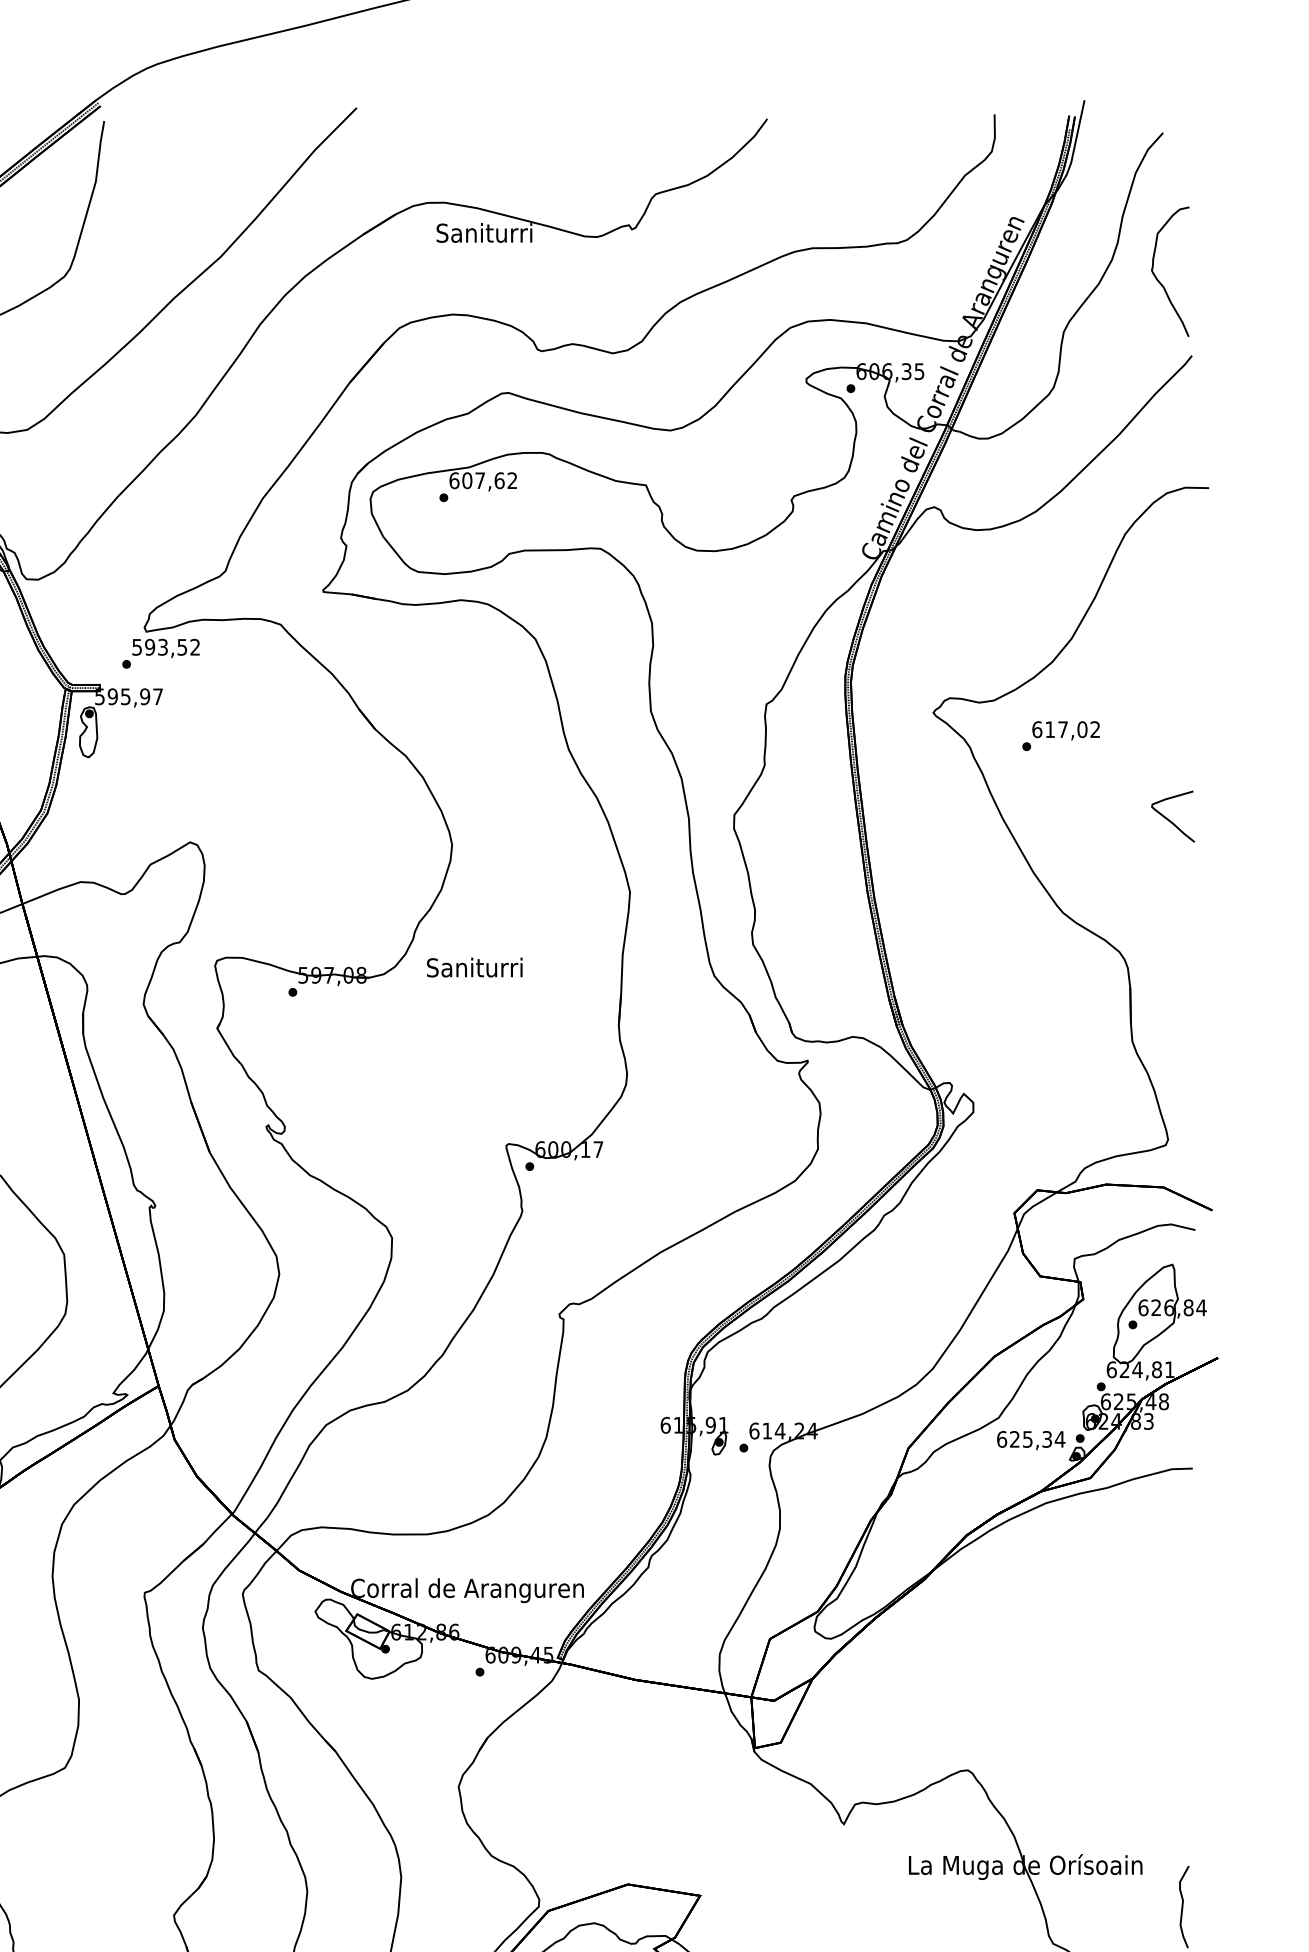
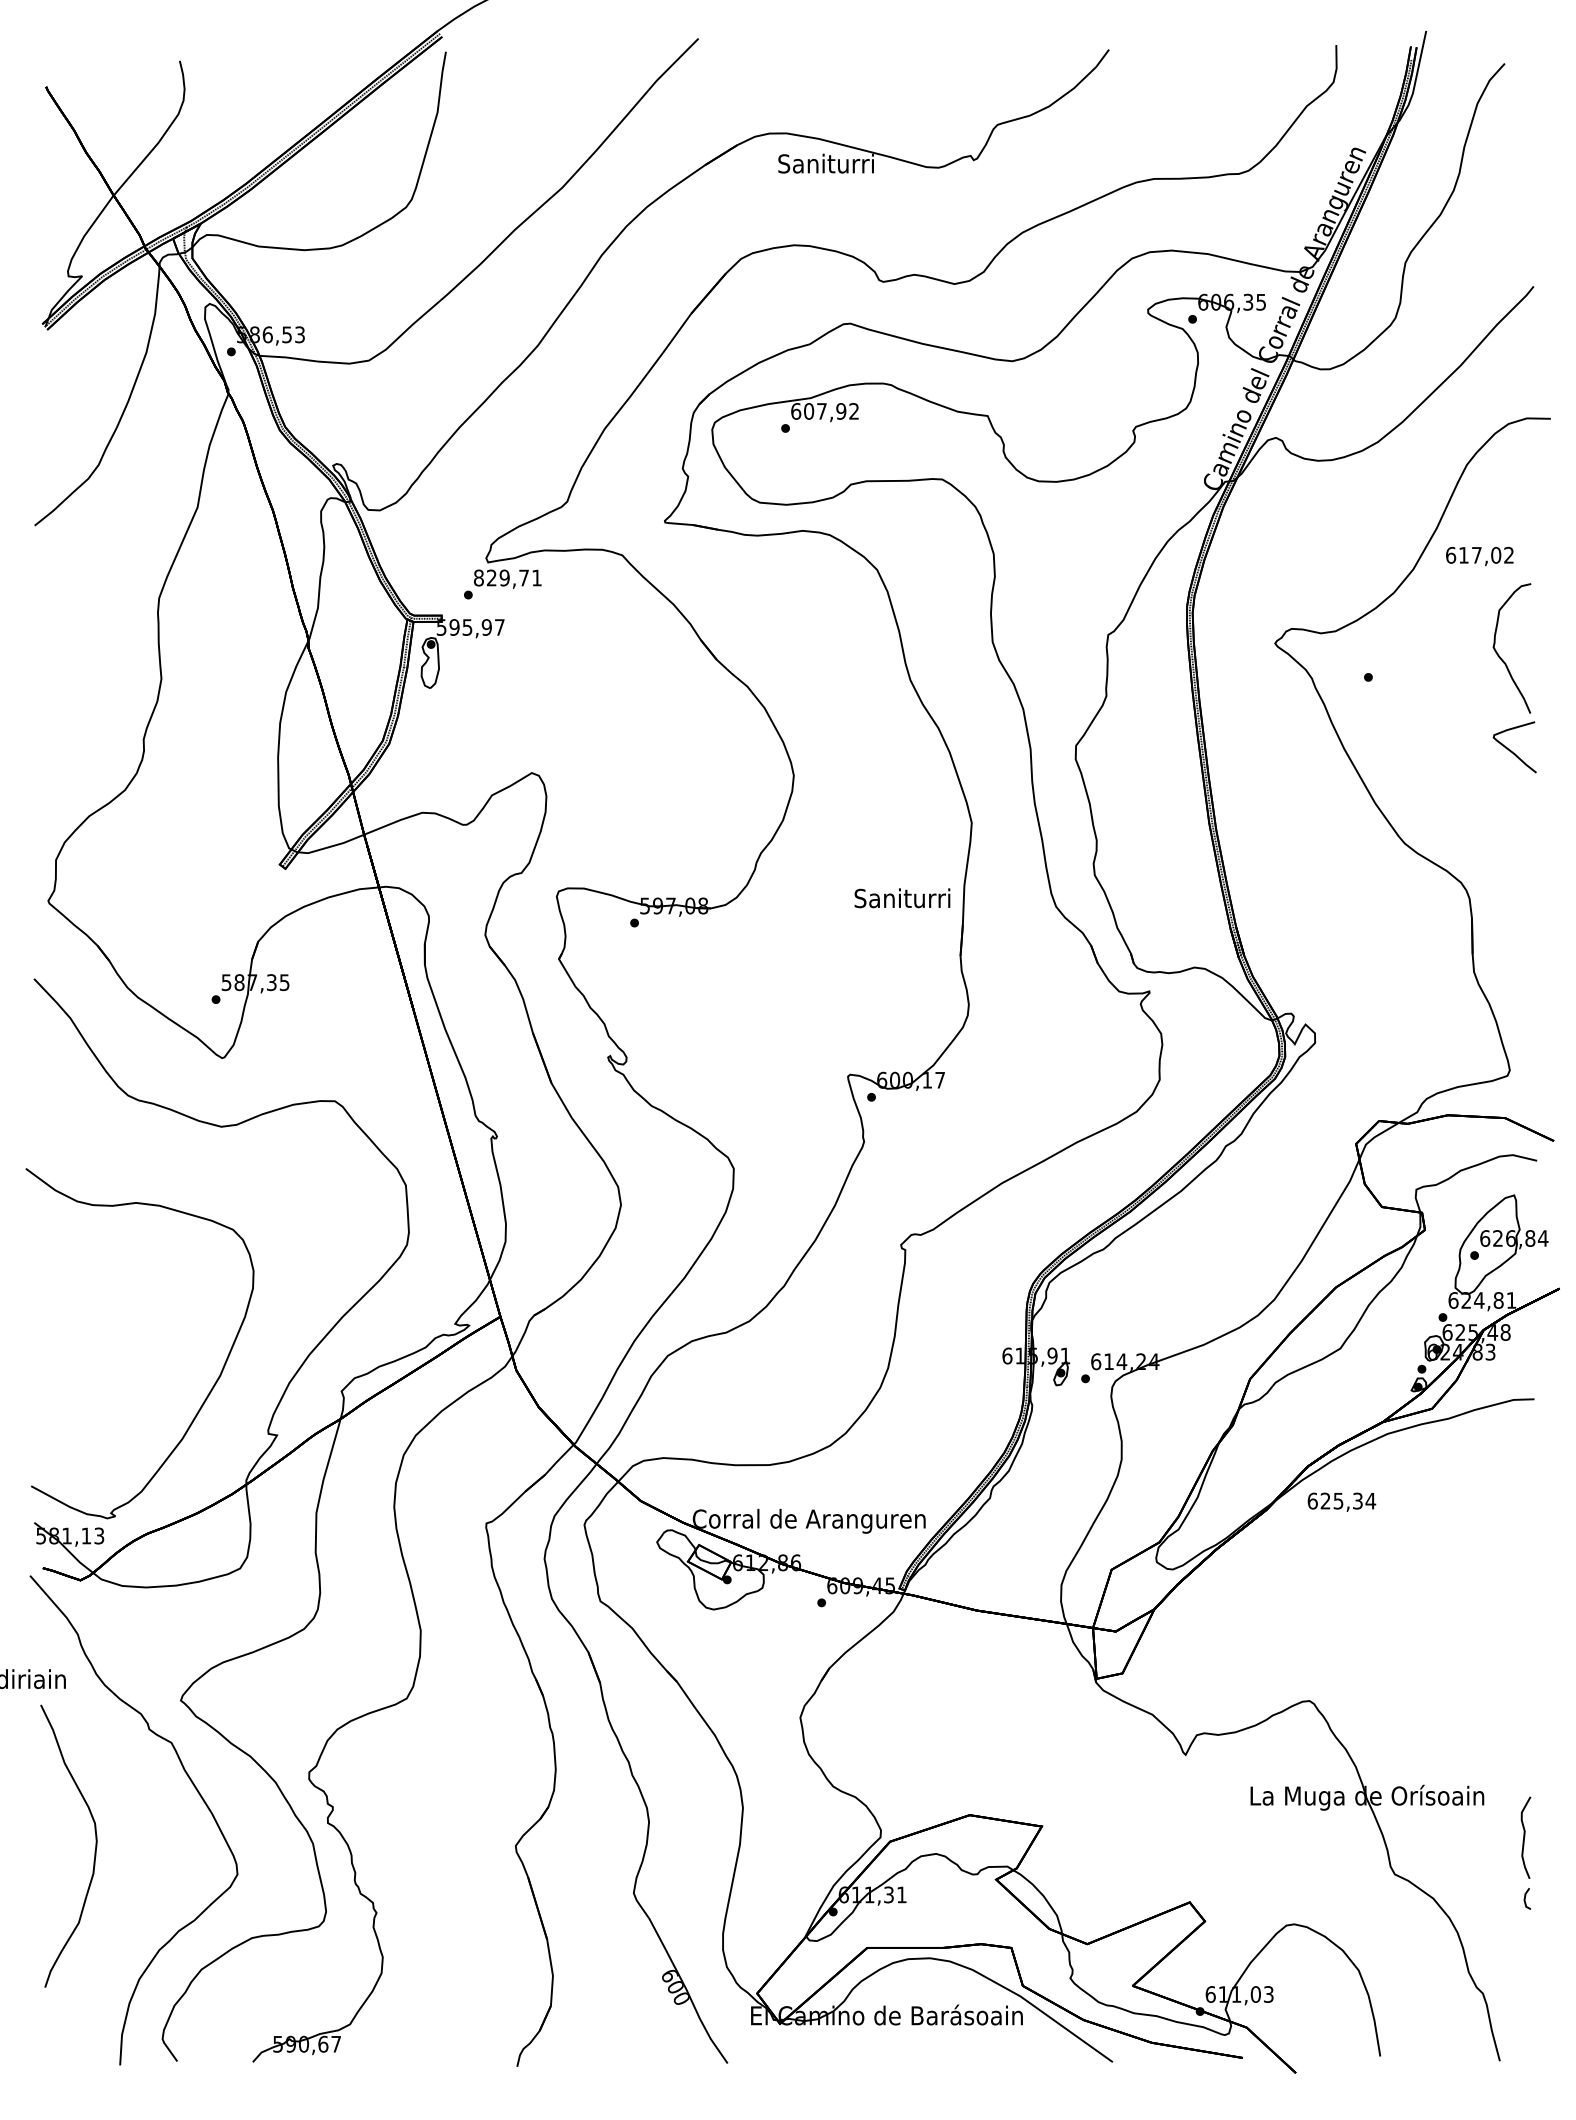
curve: (1159, 280) -> (1501, 657), moved
text: (499, 480) -> (841, 411), 607,62 -> 607,92
text: (165, 646) -> (507, 577), 593,52 -> 829,71
text: (1065, 730) -> (1479, 556), moved
text: (474, 967) -> (902, 898), moved
text: (1030, 1439) -> (1341, 1501), moved

